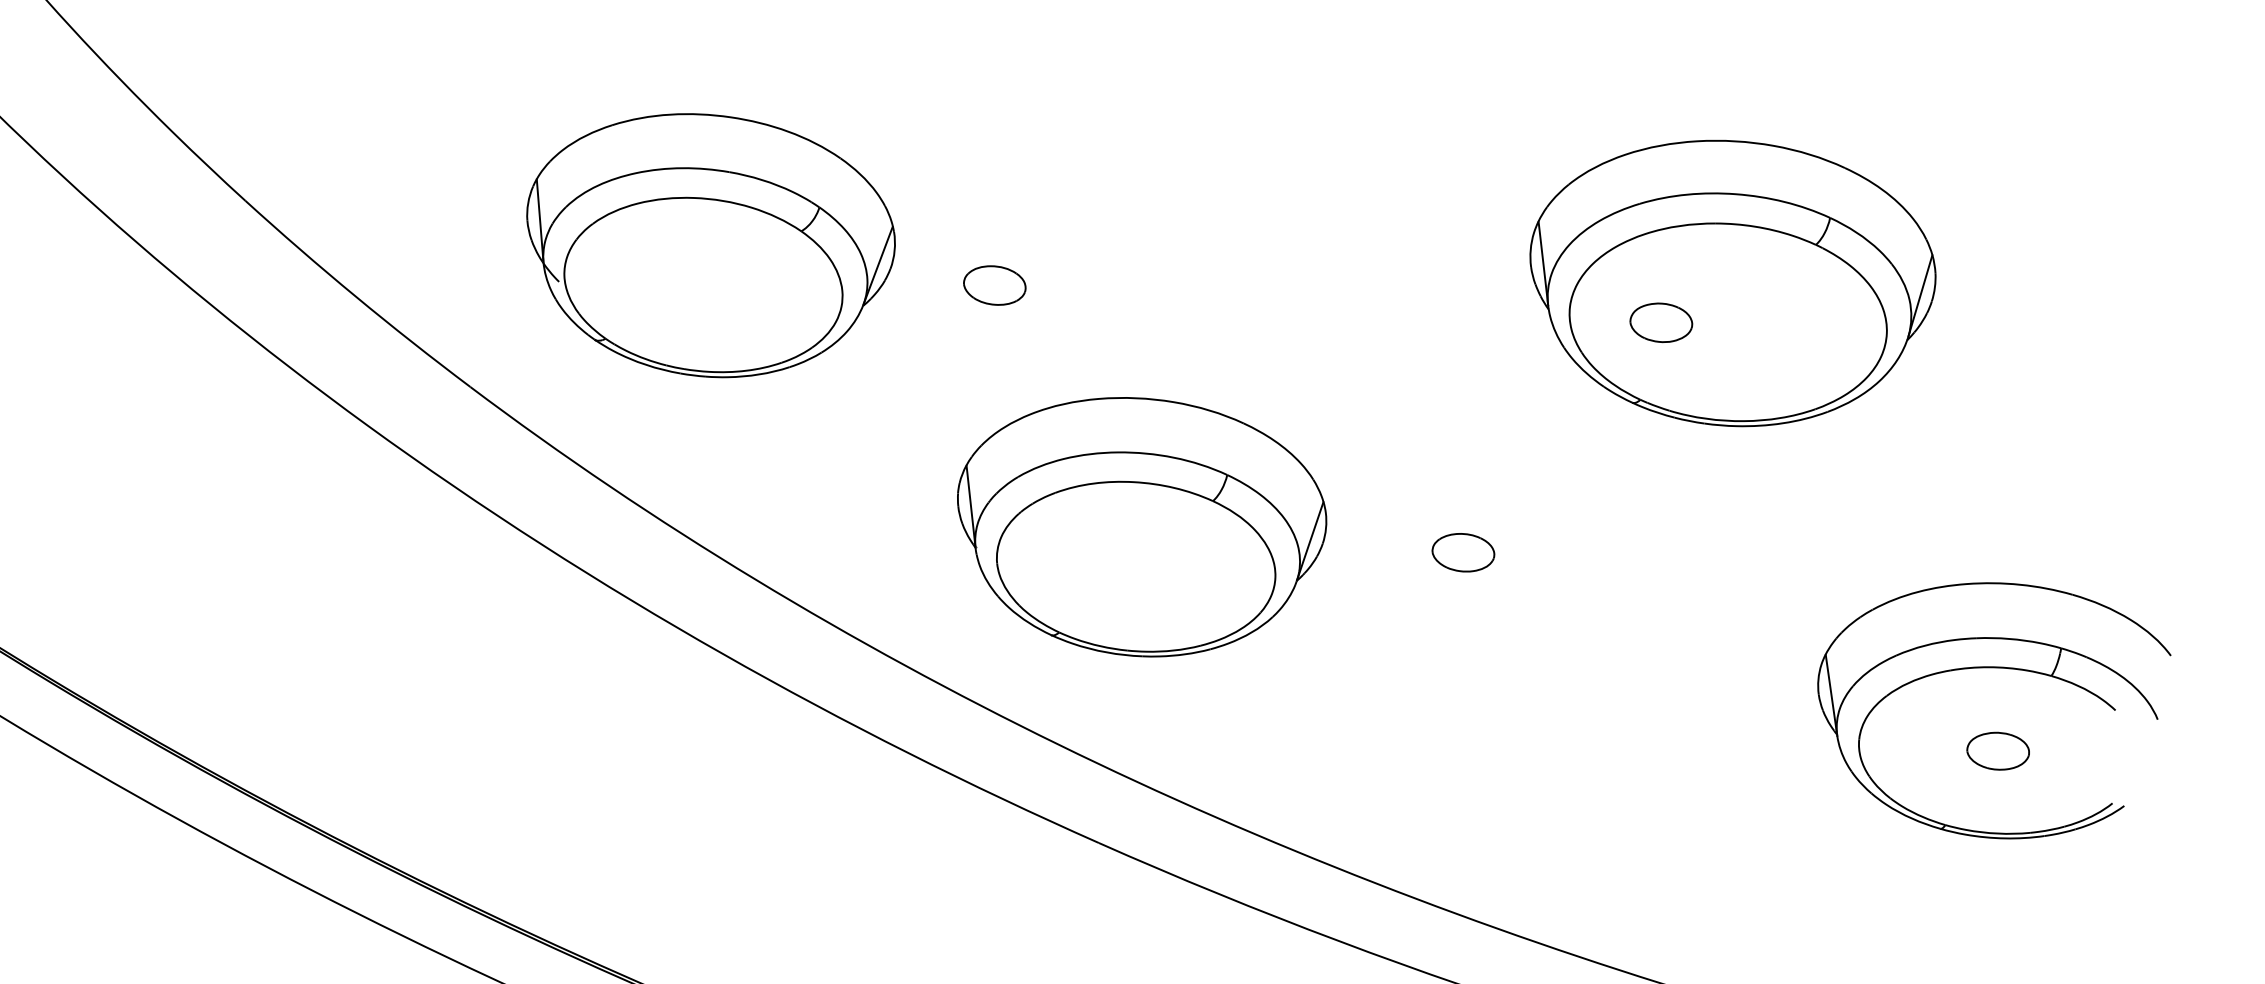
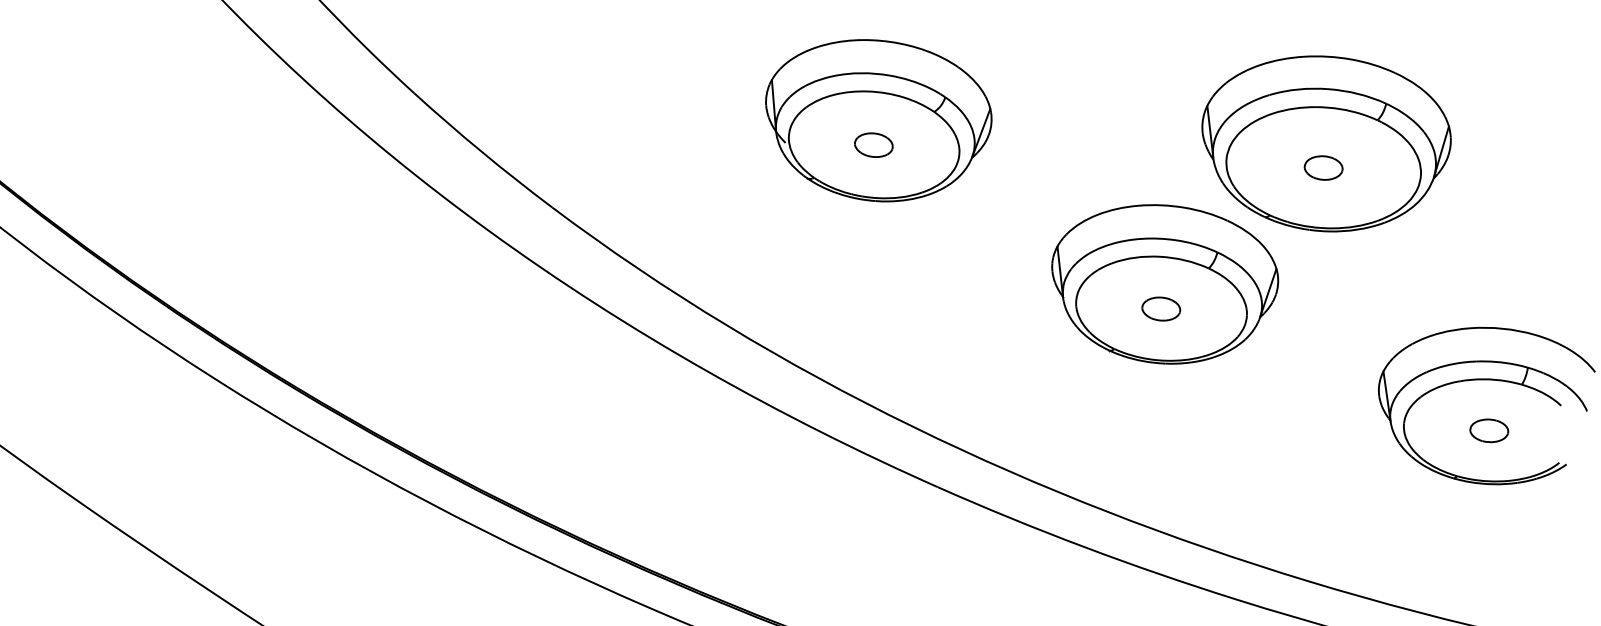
part: (710, 245) -> (878, 120), moved
part: (1661, 321) -> (1323, 167), moved
part: (1142, 527) -> (1165, 284), moved

